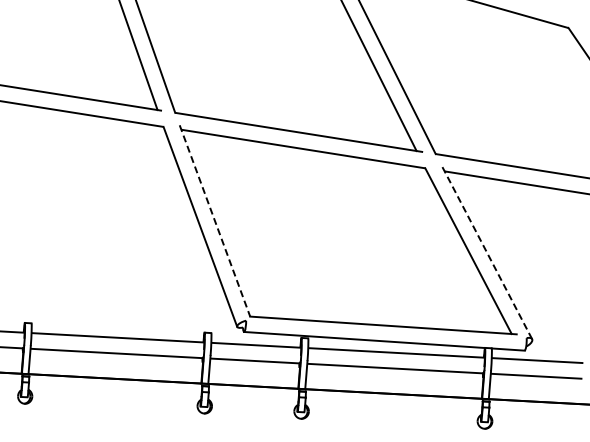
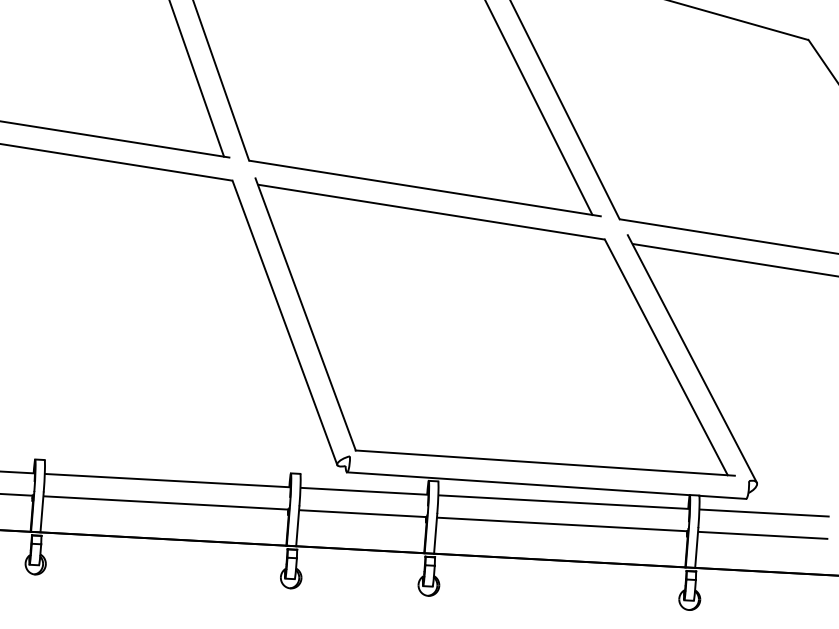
line: (214, 220) -> (304, 313), dashed -> solid
line: (486, 251) -> (691, 357), dashed -> solid

